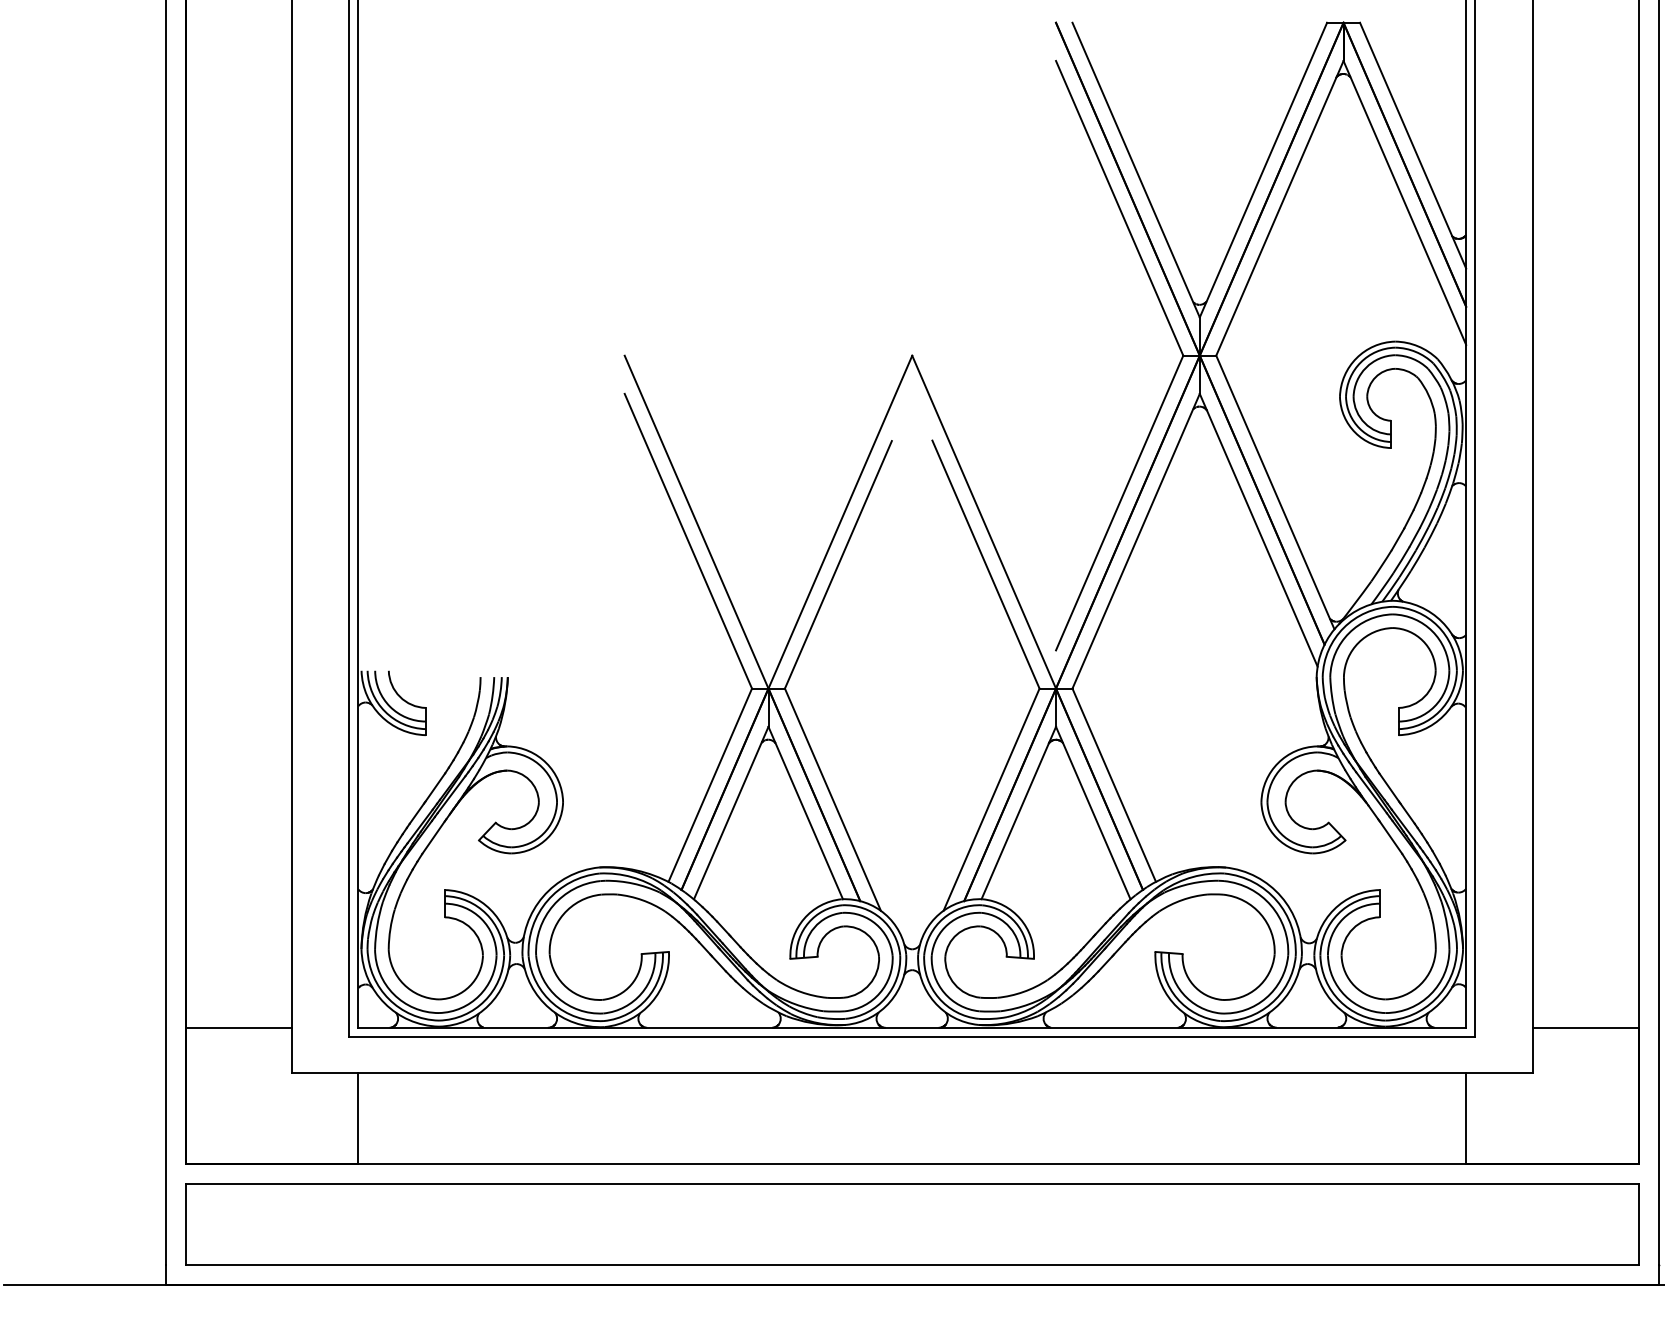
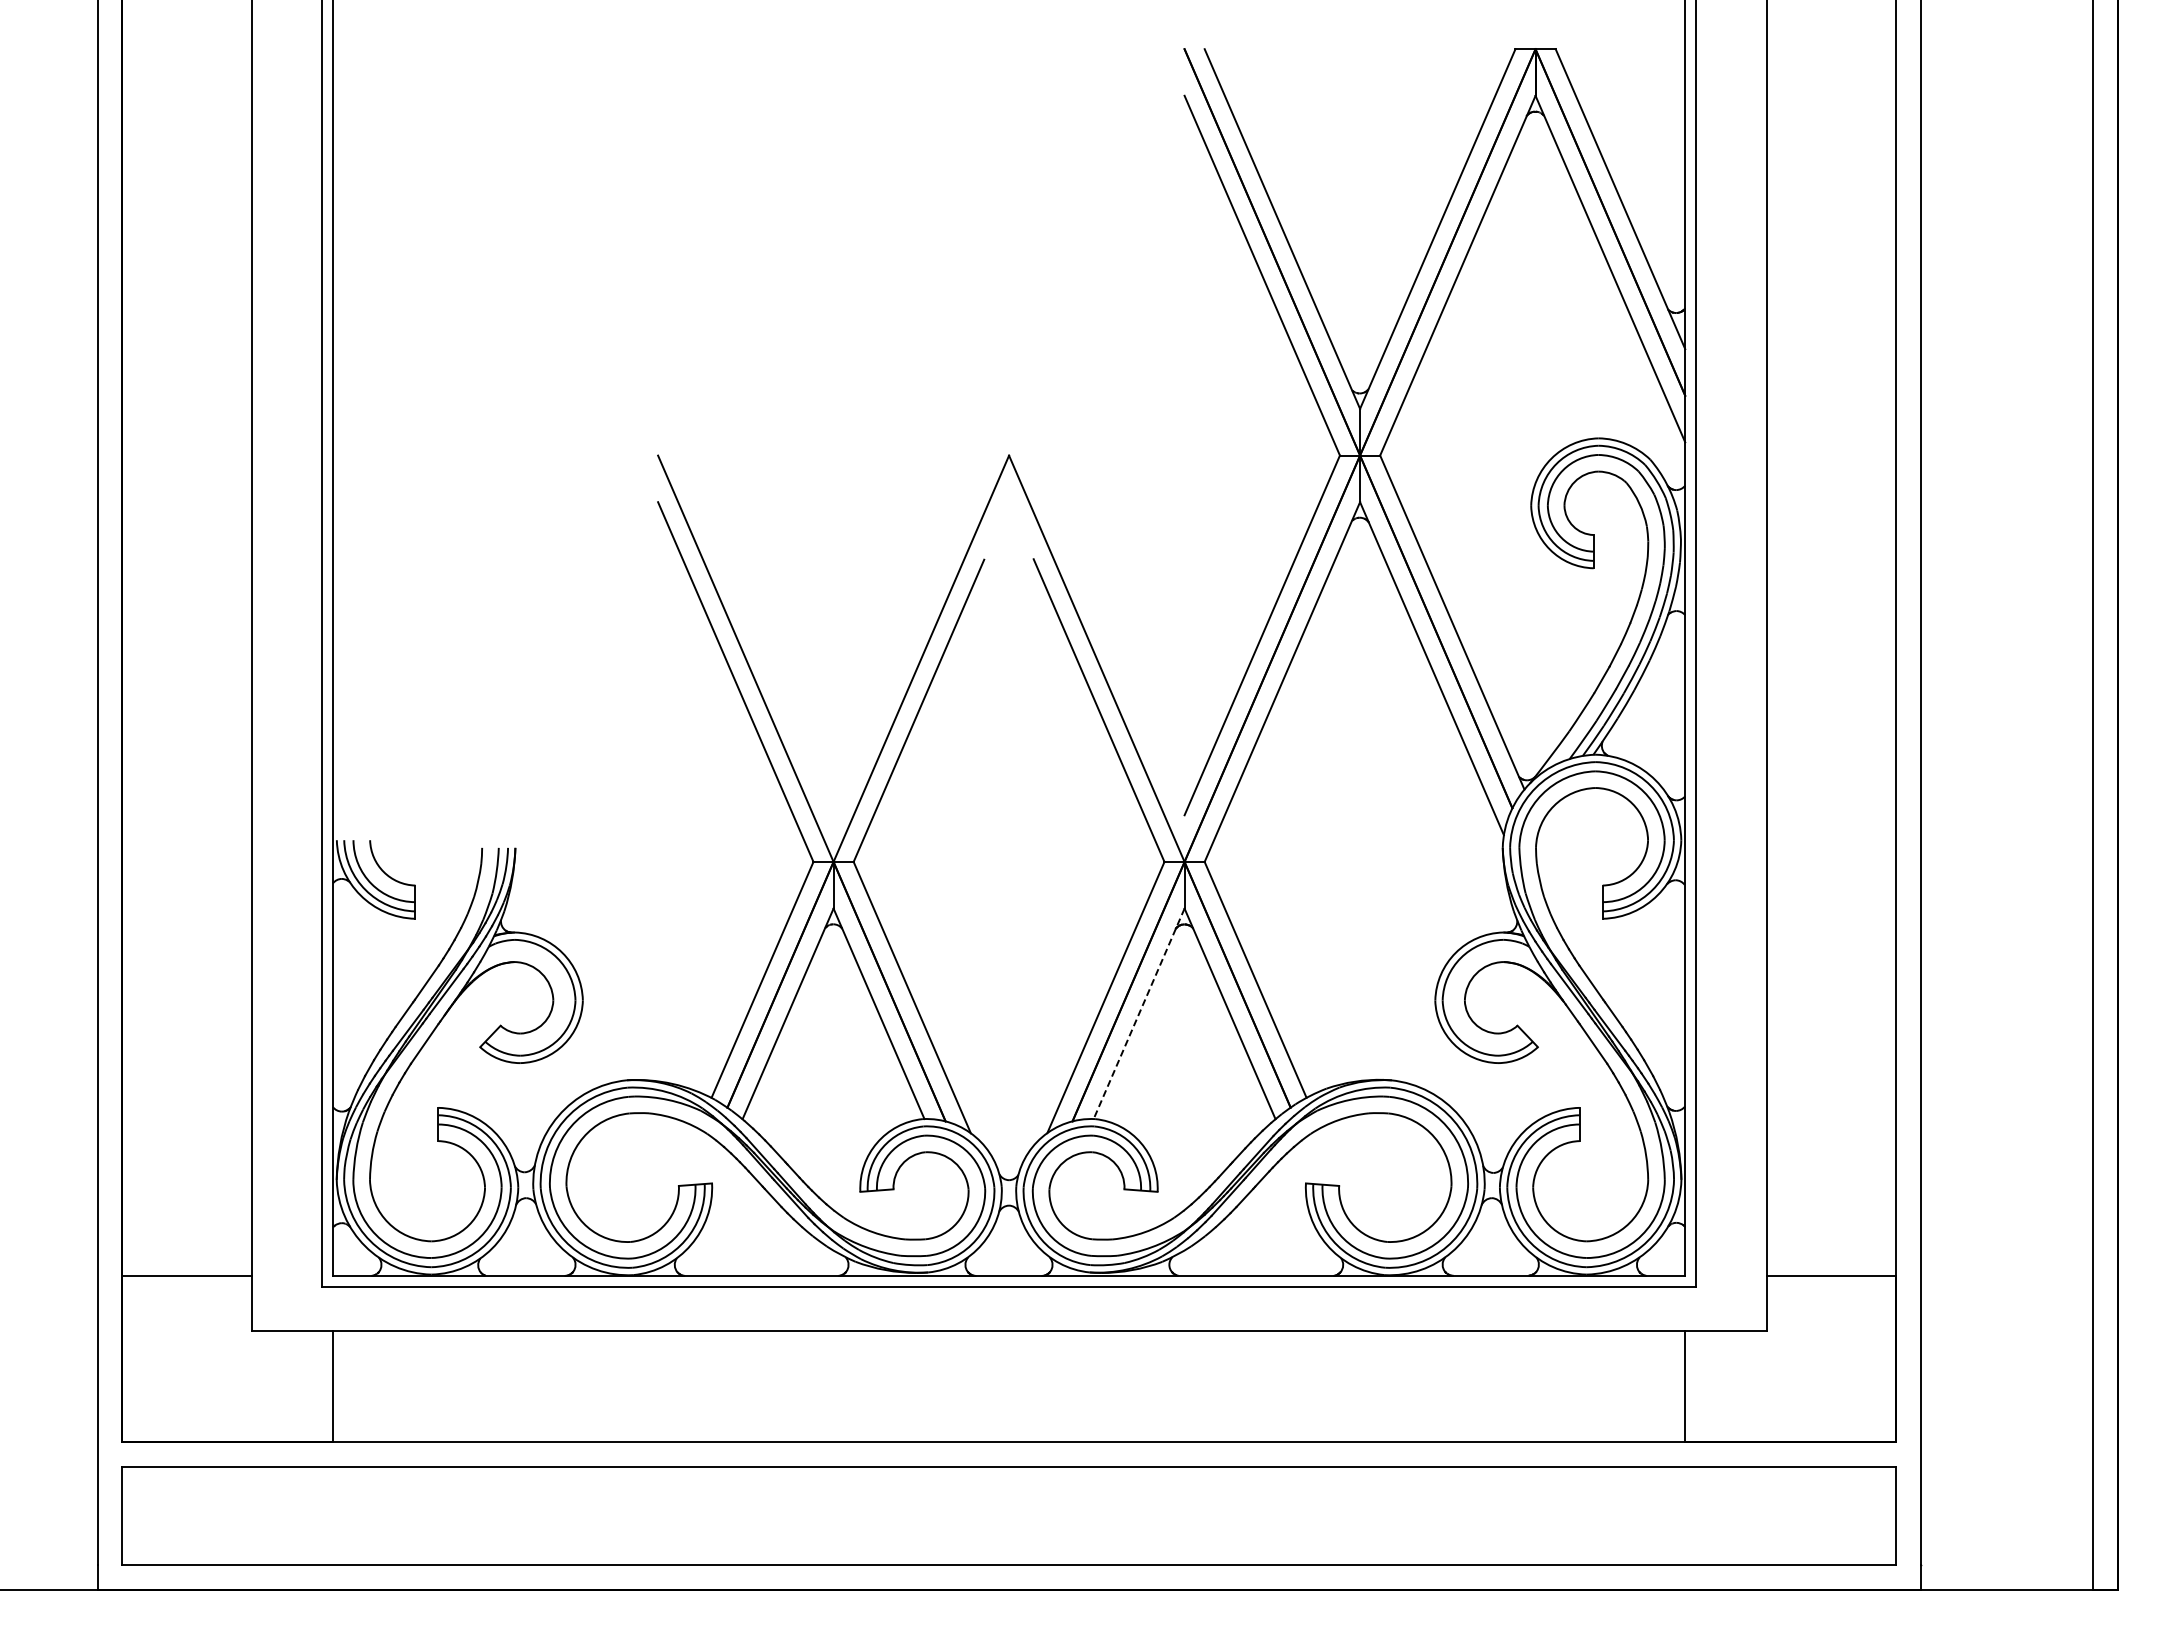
line: (1019, 812) -> (1139, 1013), solid -> dashed

